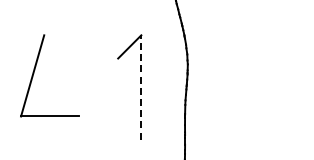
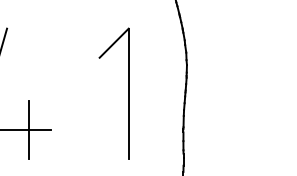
line: (141, 87) -> (128, 94), dashed -> solid
line: (61, 116) -> (28, 130), added

